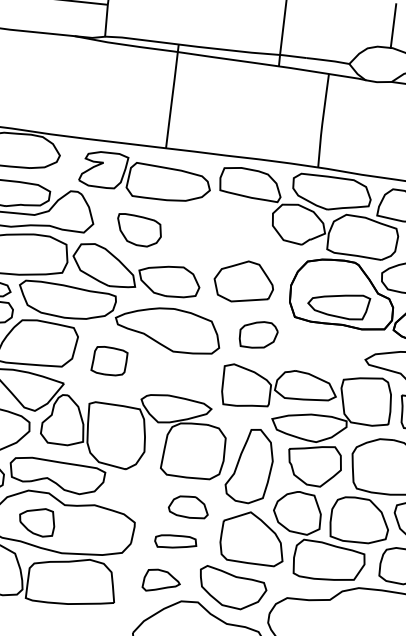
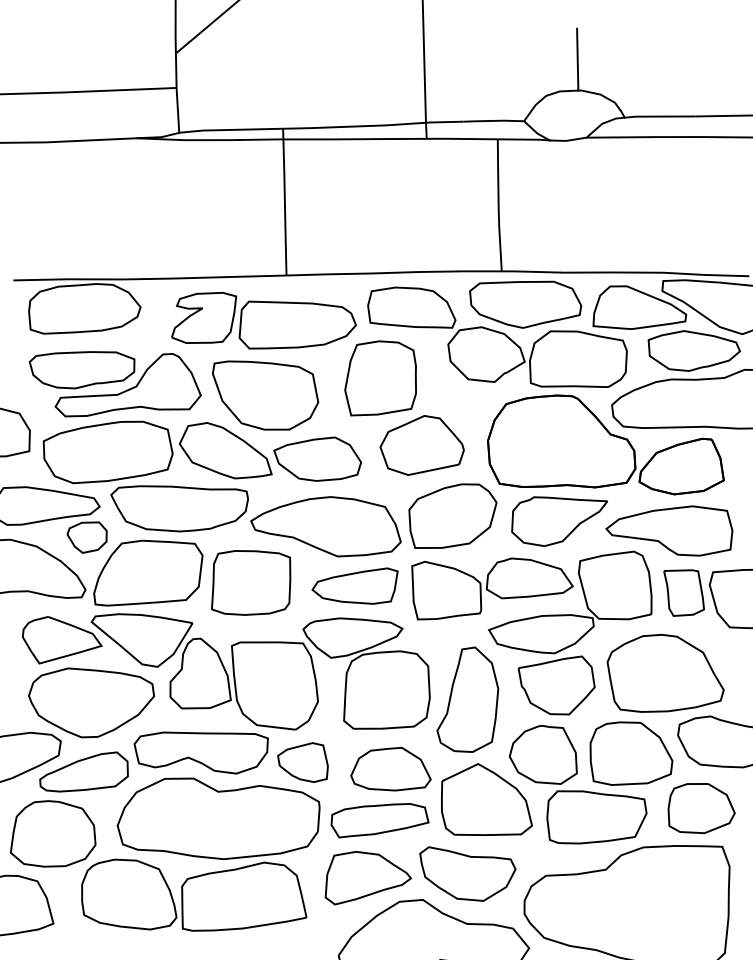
part: (138, 230) -> (265, 395), size x1.67
part: (221, 230) -> (380, 378), added
part: (338, 304) -> (354, 585), moved
part: (258, 334) -> (452, 515), size x1.67
part: (333, 349) -> (559, 521), added
part: (109, 361) -> (251, 582), size x1.67
part: (188, 506) -> (390, 768), size x1.43
part: (36, 521) -> (302, 762), moved
part: (175, 541) -> (379, 820), size x1.67
part: (161, 581) -> (368, 878), size x1.67

